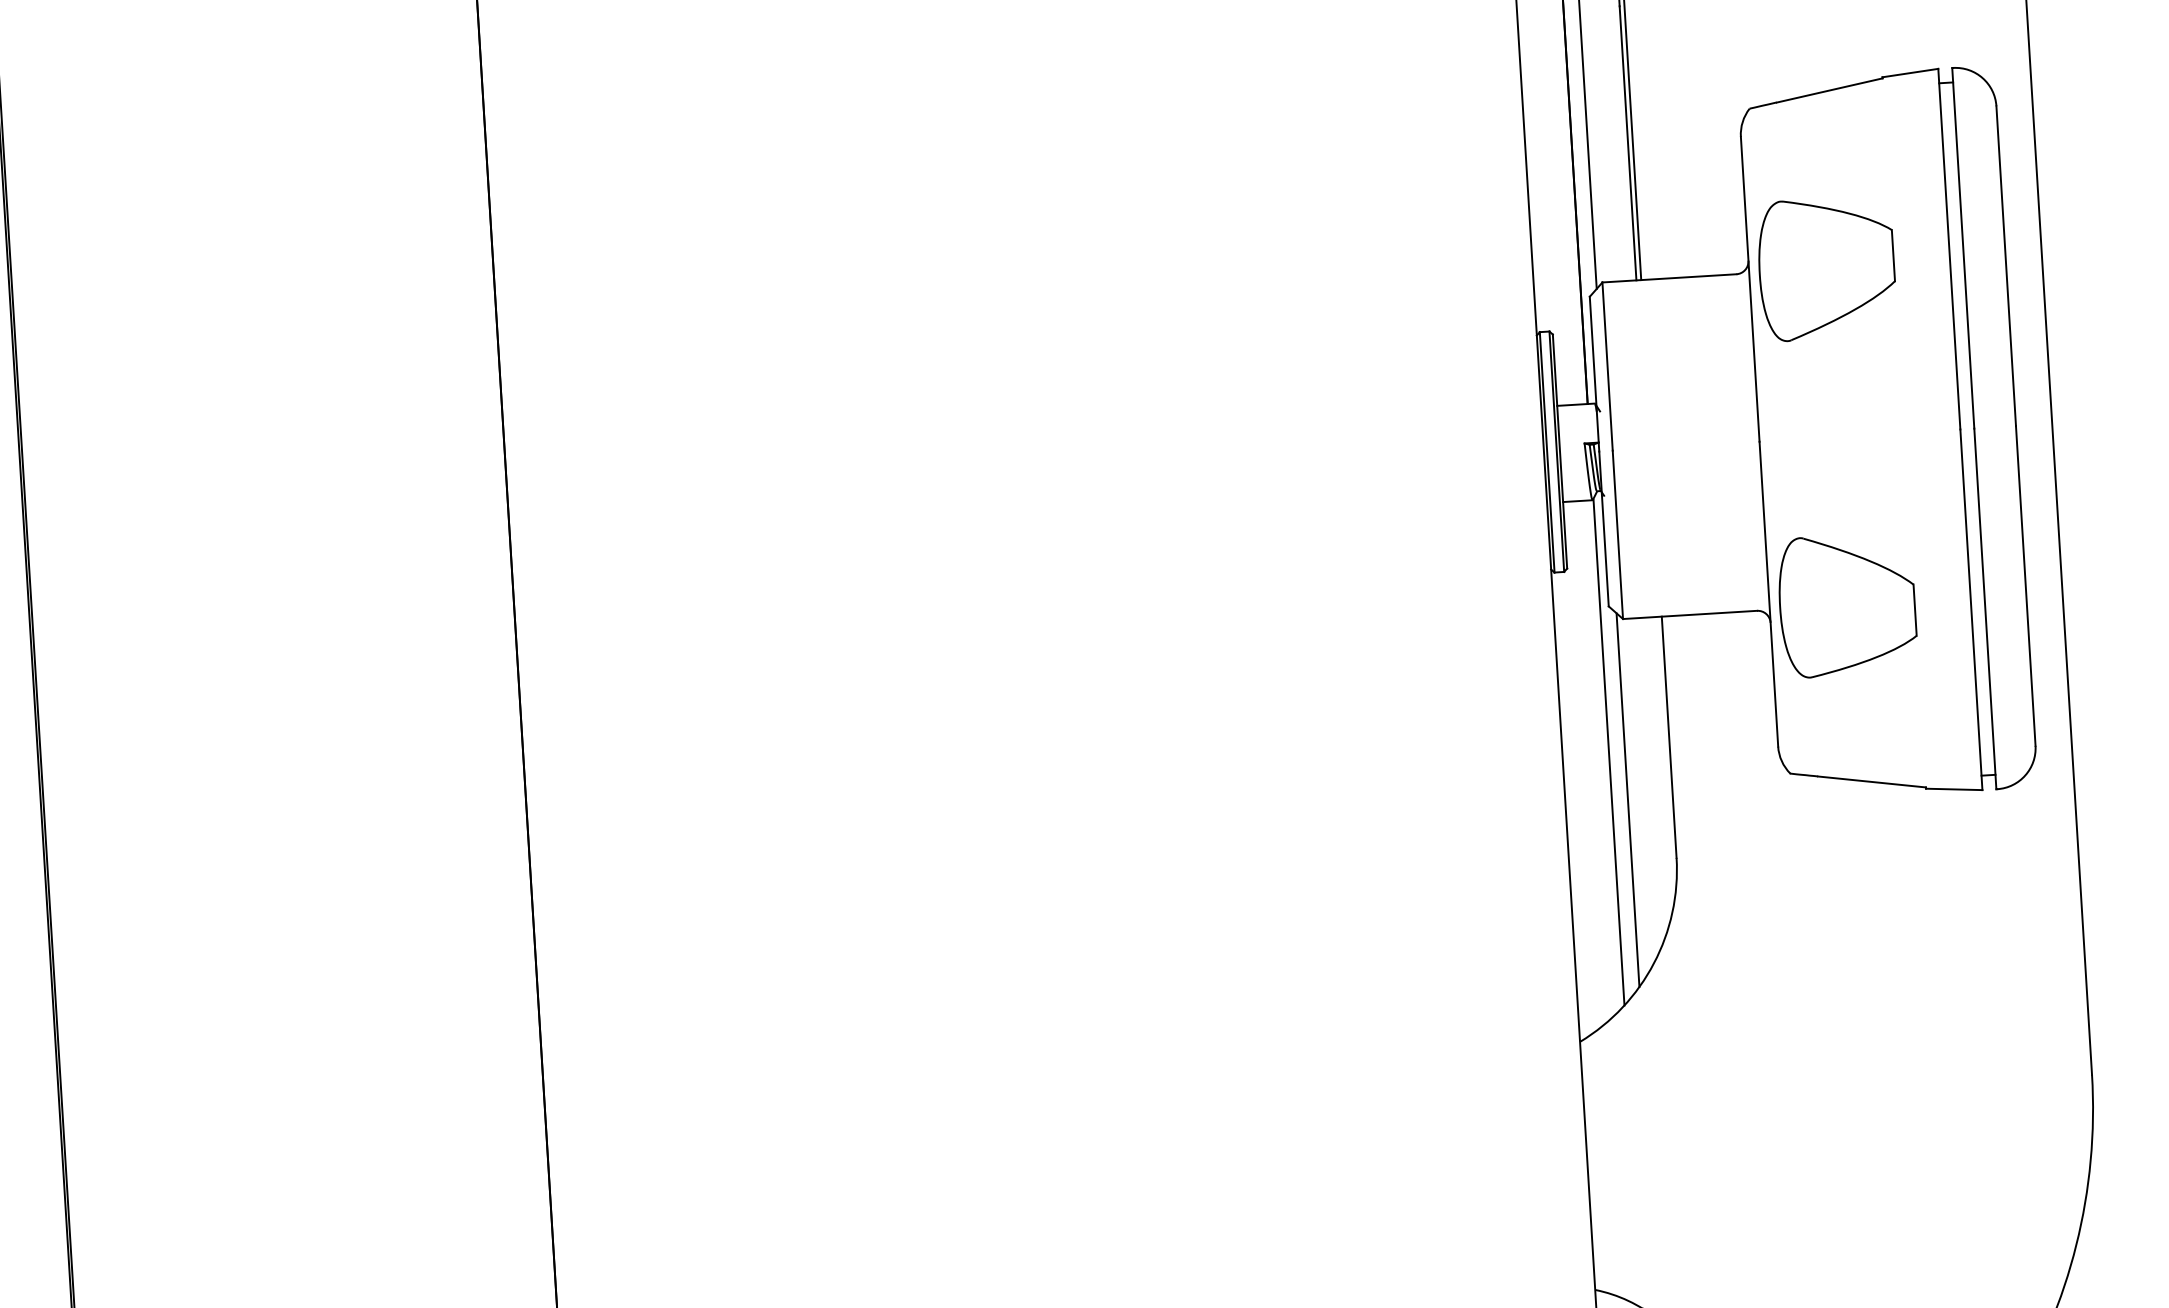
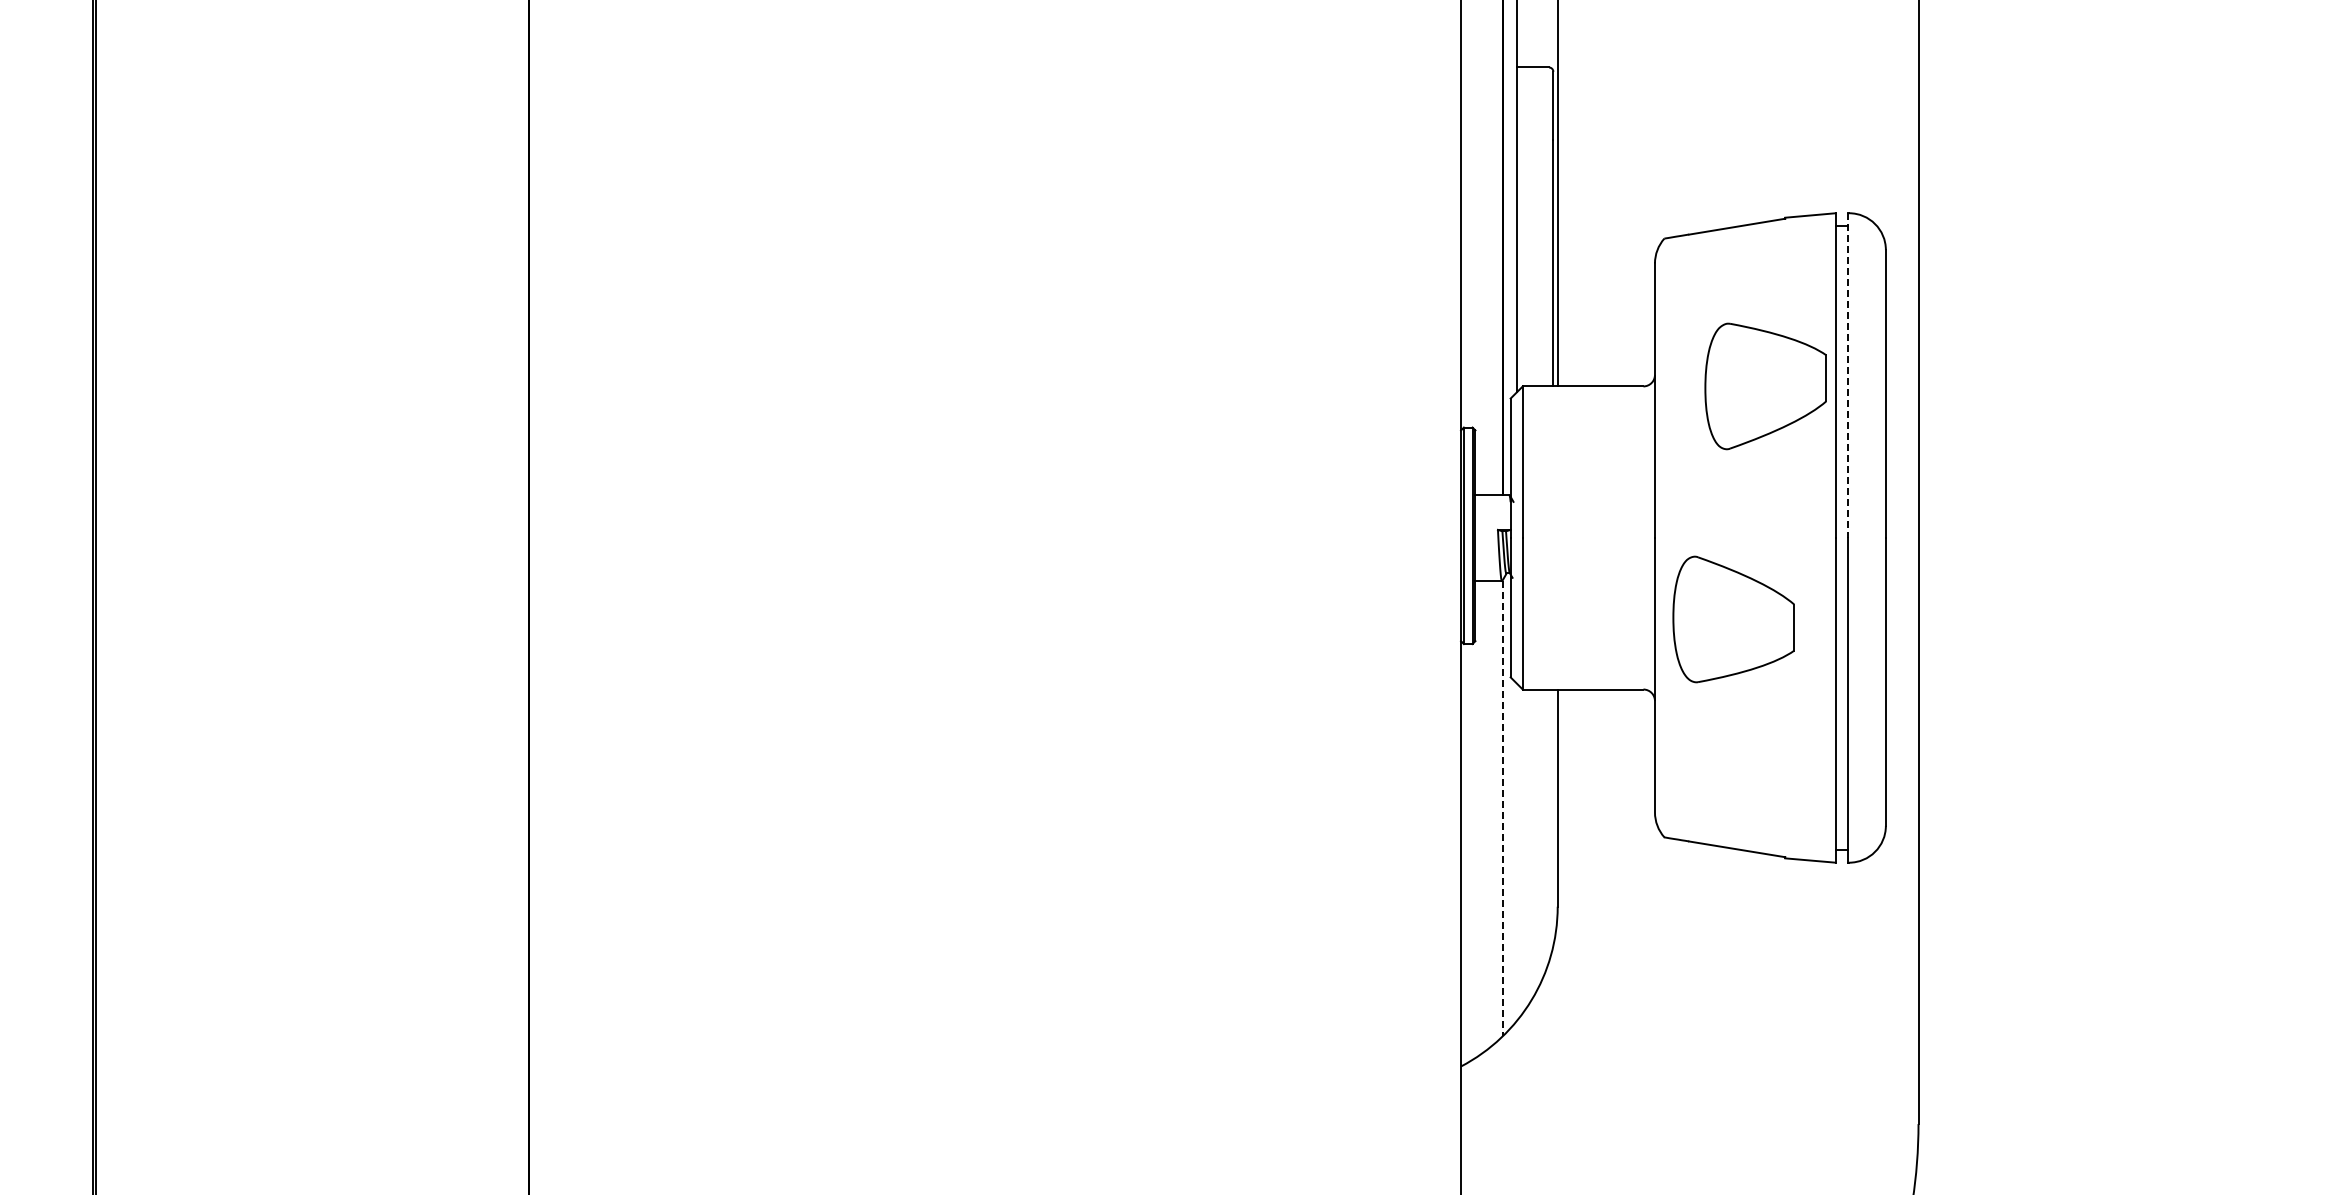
line: (1963, 249) -> (1848, 376), solid -> dashed
part: (1826, 268) -> (1765, 386), moved
part: (1847, 605) -> (1733, 619), moved
line: (1608, 752) -> (1502, 808), solid -> dashed
line: (1628, 800) -> (1517, 852), removed

